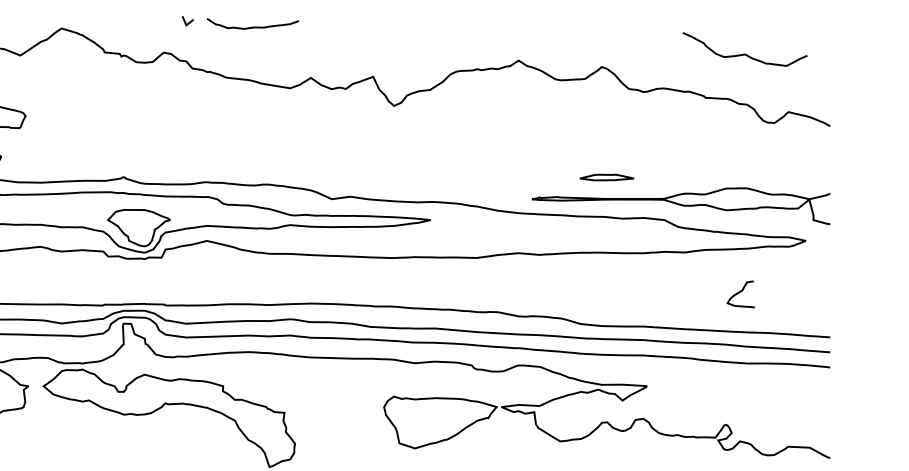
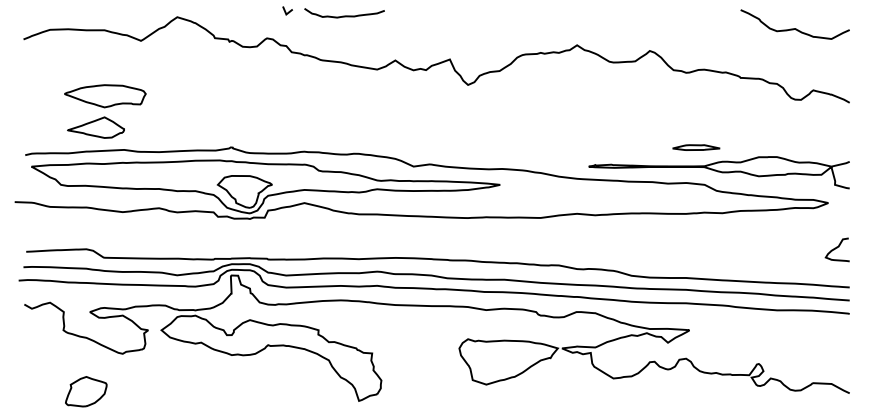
curve: (744, 53) -> (794, 28), moved
part: (607, 177) -> (696, 147), moved
curve: (739, 292) -> (836, 248), moved

